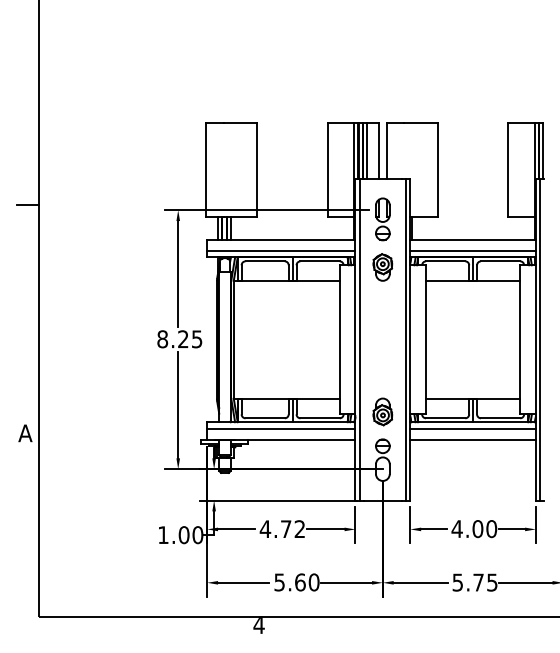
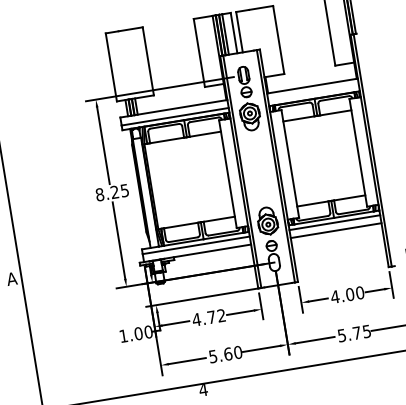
line: (472, 250) -> (313, 93), removed
part: (382, 267) -> (250, 116), size x1.4
part: (382, 411) -> (267, 220), size x1.4

